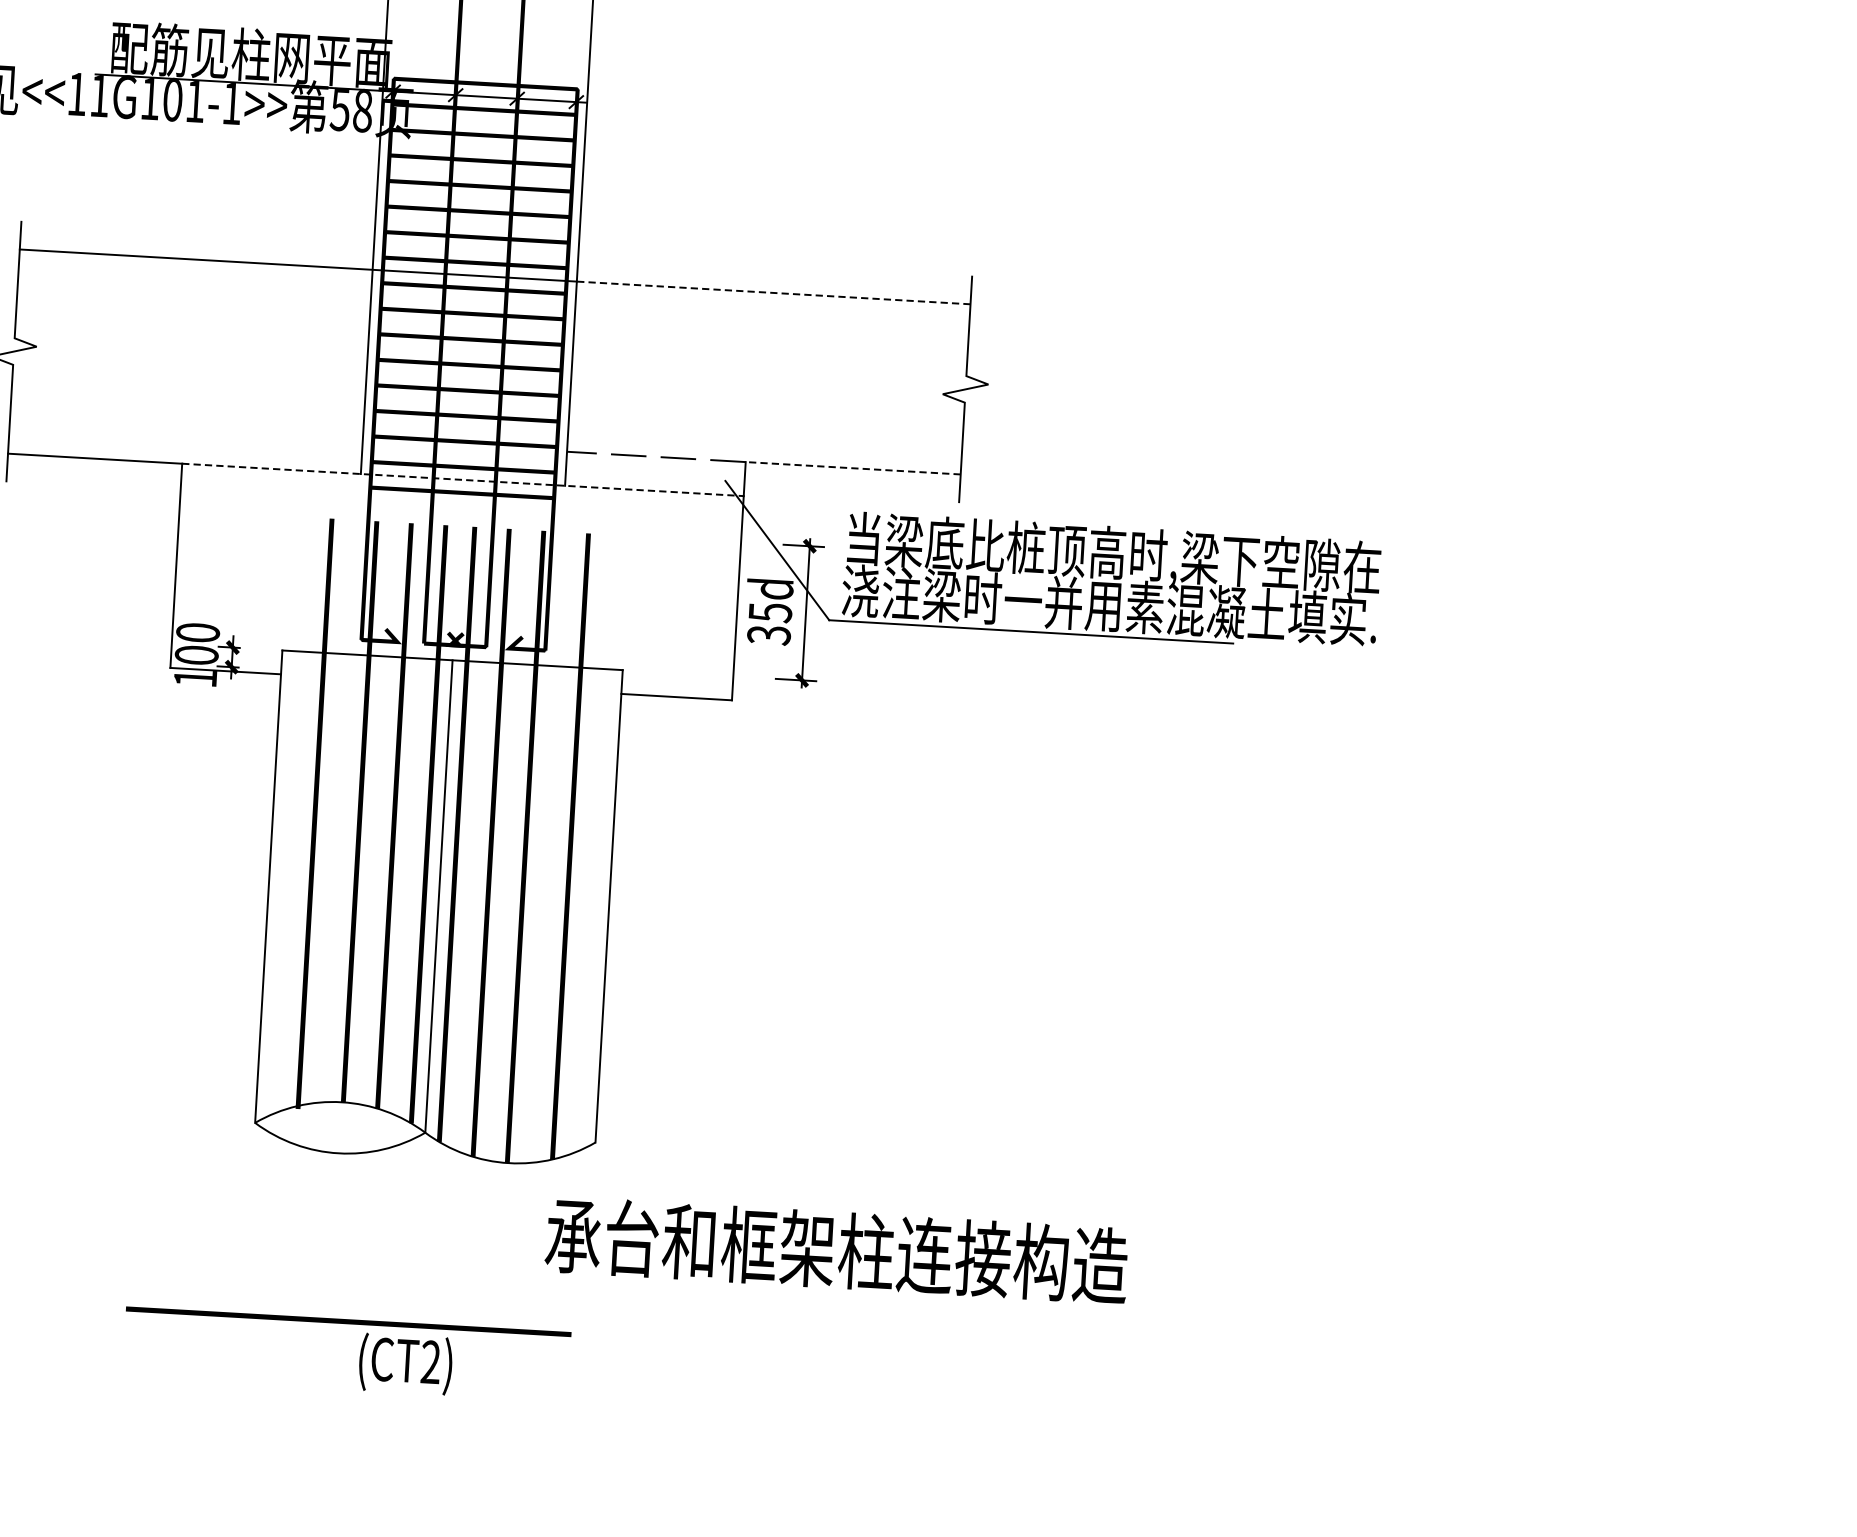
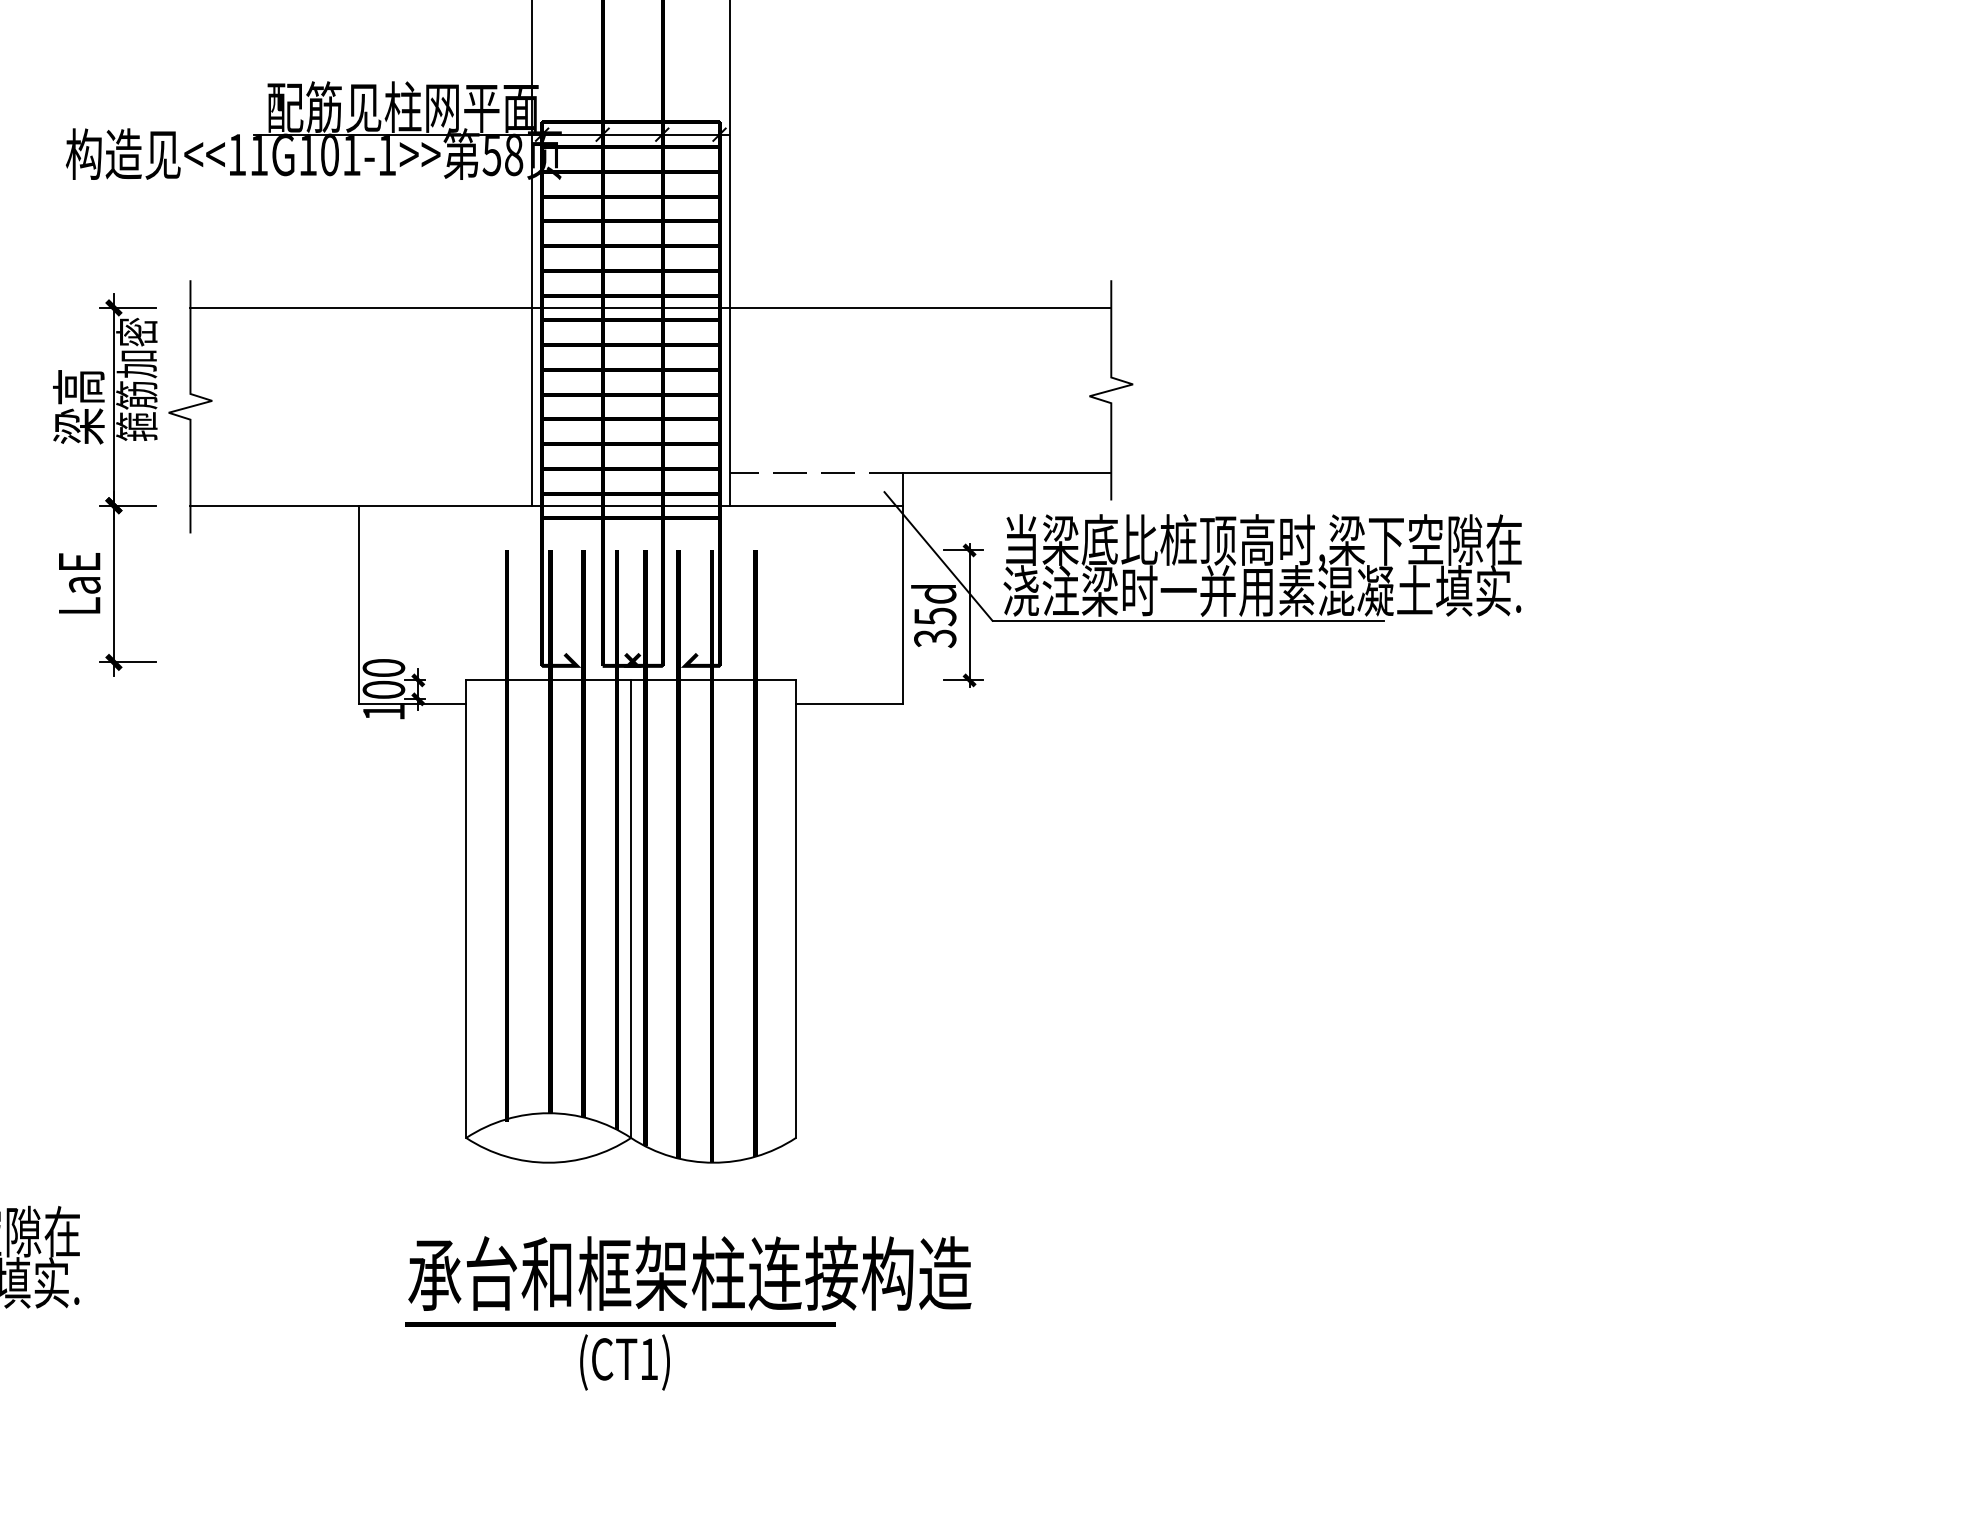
line: (773, 292) -> (920, 307), dashed -> solid
line: (852, 467) -> (1006, 472), dashed -> solid
line: (463, 479) -> (631, 505), dashed -> solid
text: (836, 1250) -> (689, 1273), moved
line: (348, 1321) -> (620, 1324), moved
text: (431, 1361) -> (649, 1358), (CT2) -> (CT1)

